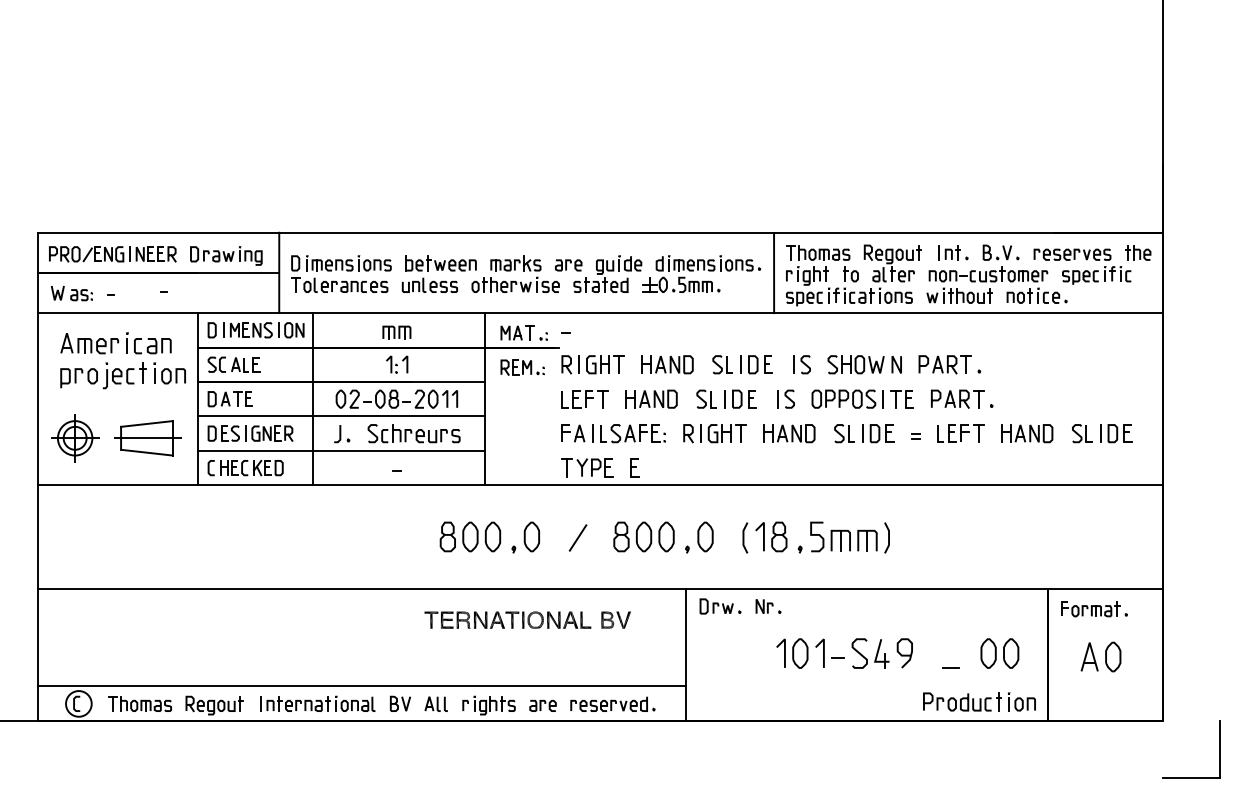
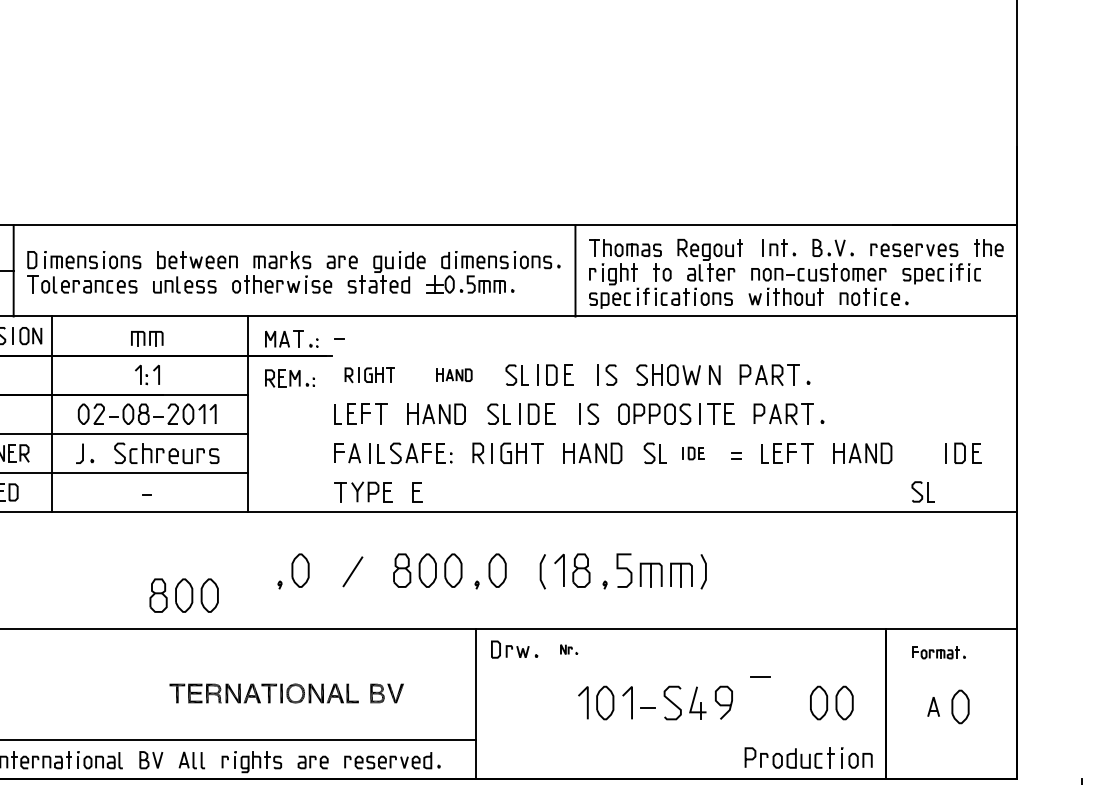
part: (592, 364) -> (369, 374), size x0.7
part: (667, 364) -> (454, 374), size x0.6
part: (878, 433) -> (693, 453), size x0.6
part: (1082, 433) -> (923, 491), moved
part: (470, 536) -> (184, 595), moved
part: (768, 606) -> (569, 649), size x0.6
part: (1094, 609) -> (939, 653), size x0.7
part: (527, 619) -> (286, 692), moved
part: (1089, 656) -> (933, 706), size x0.6
line: (950, 667) -> (759, 676), moved

